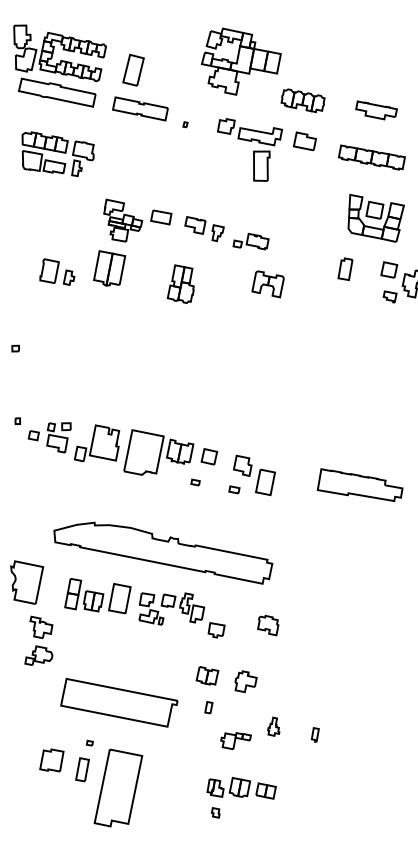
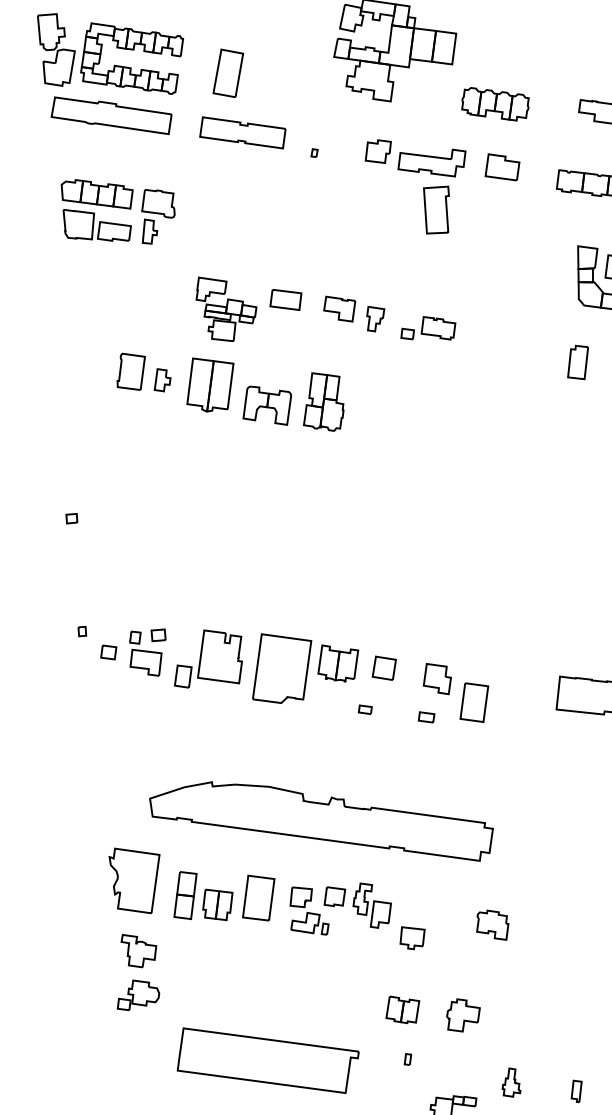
part: (57, 271) -> (143, 371), moved
part: (267, 284) -> (266, 406), moved
part: (27, 582) -> (136, 880), moved
part: (208, 707) -> (407, 1059), size x0.62

